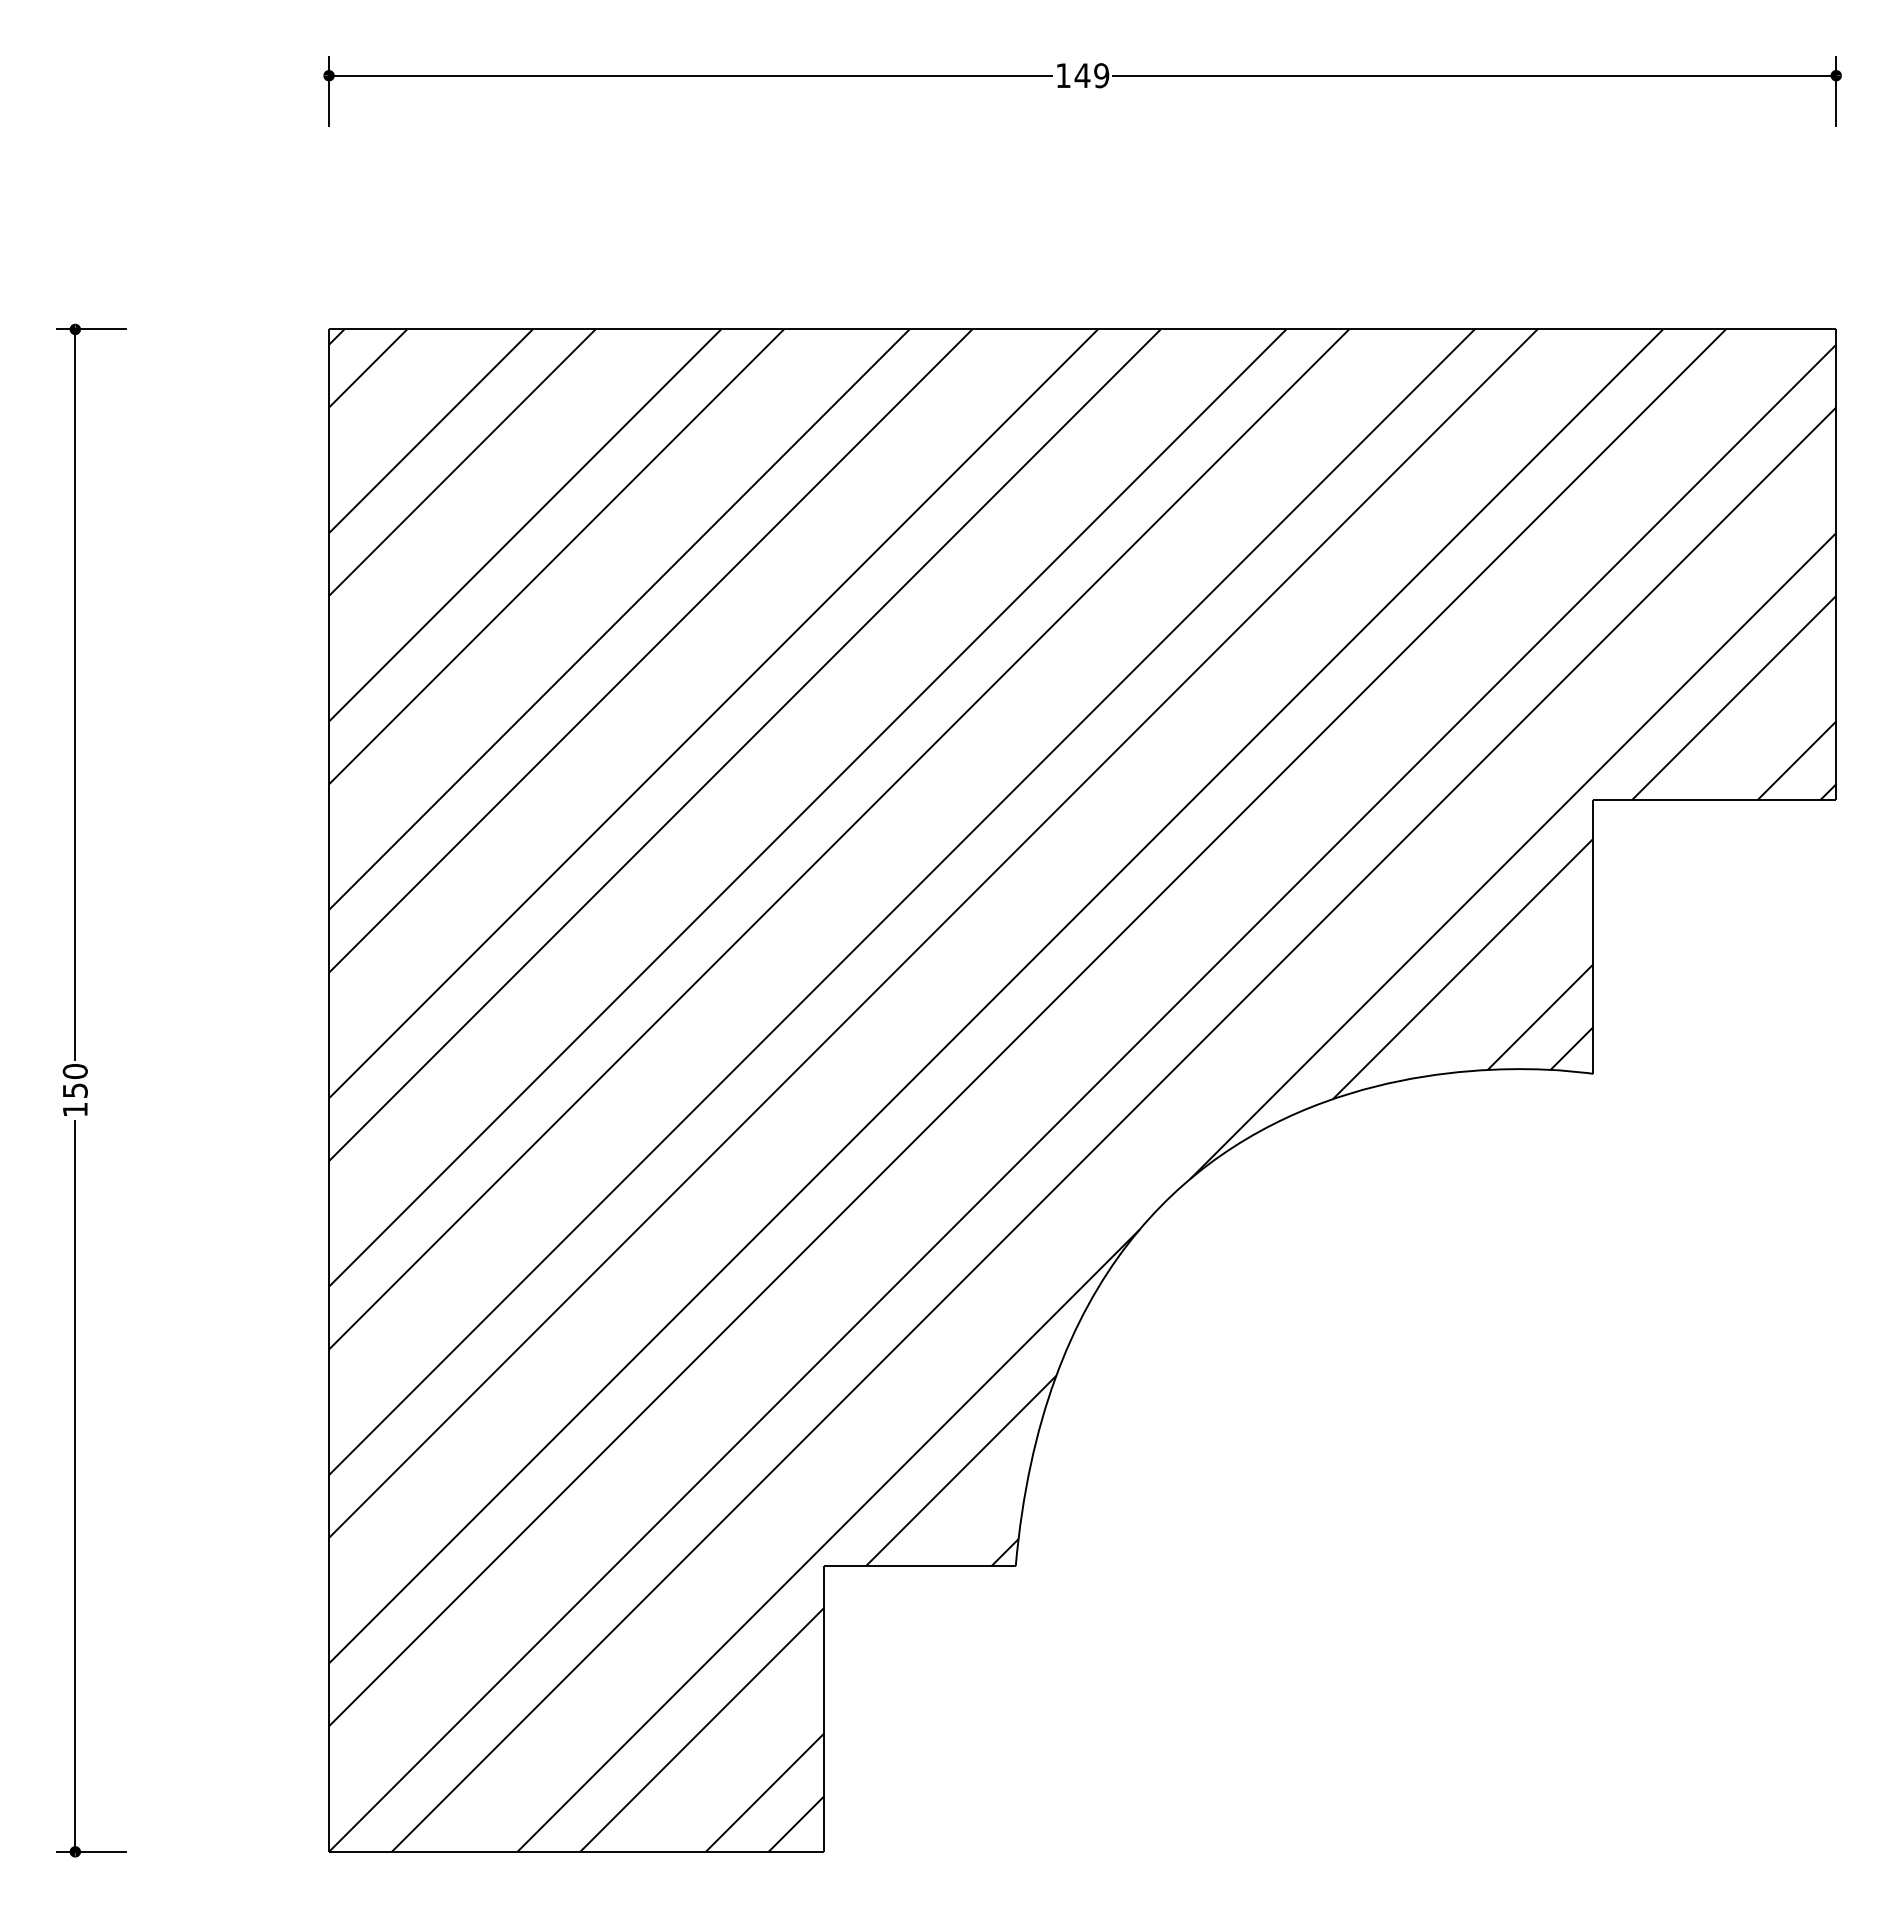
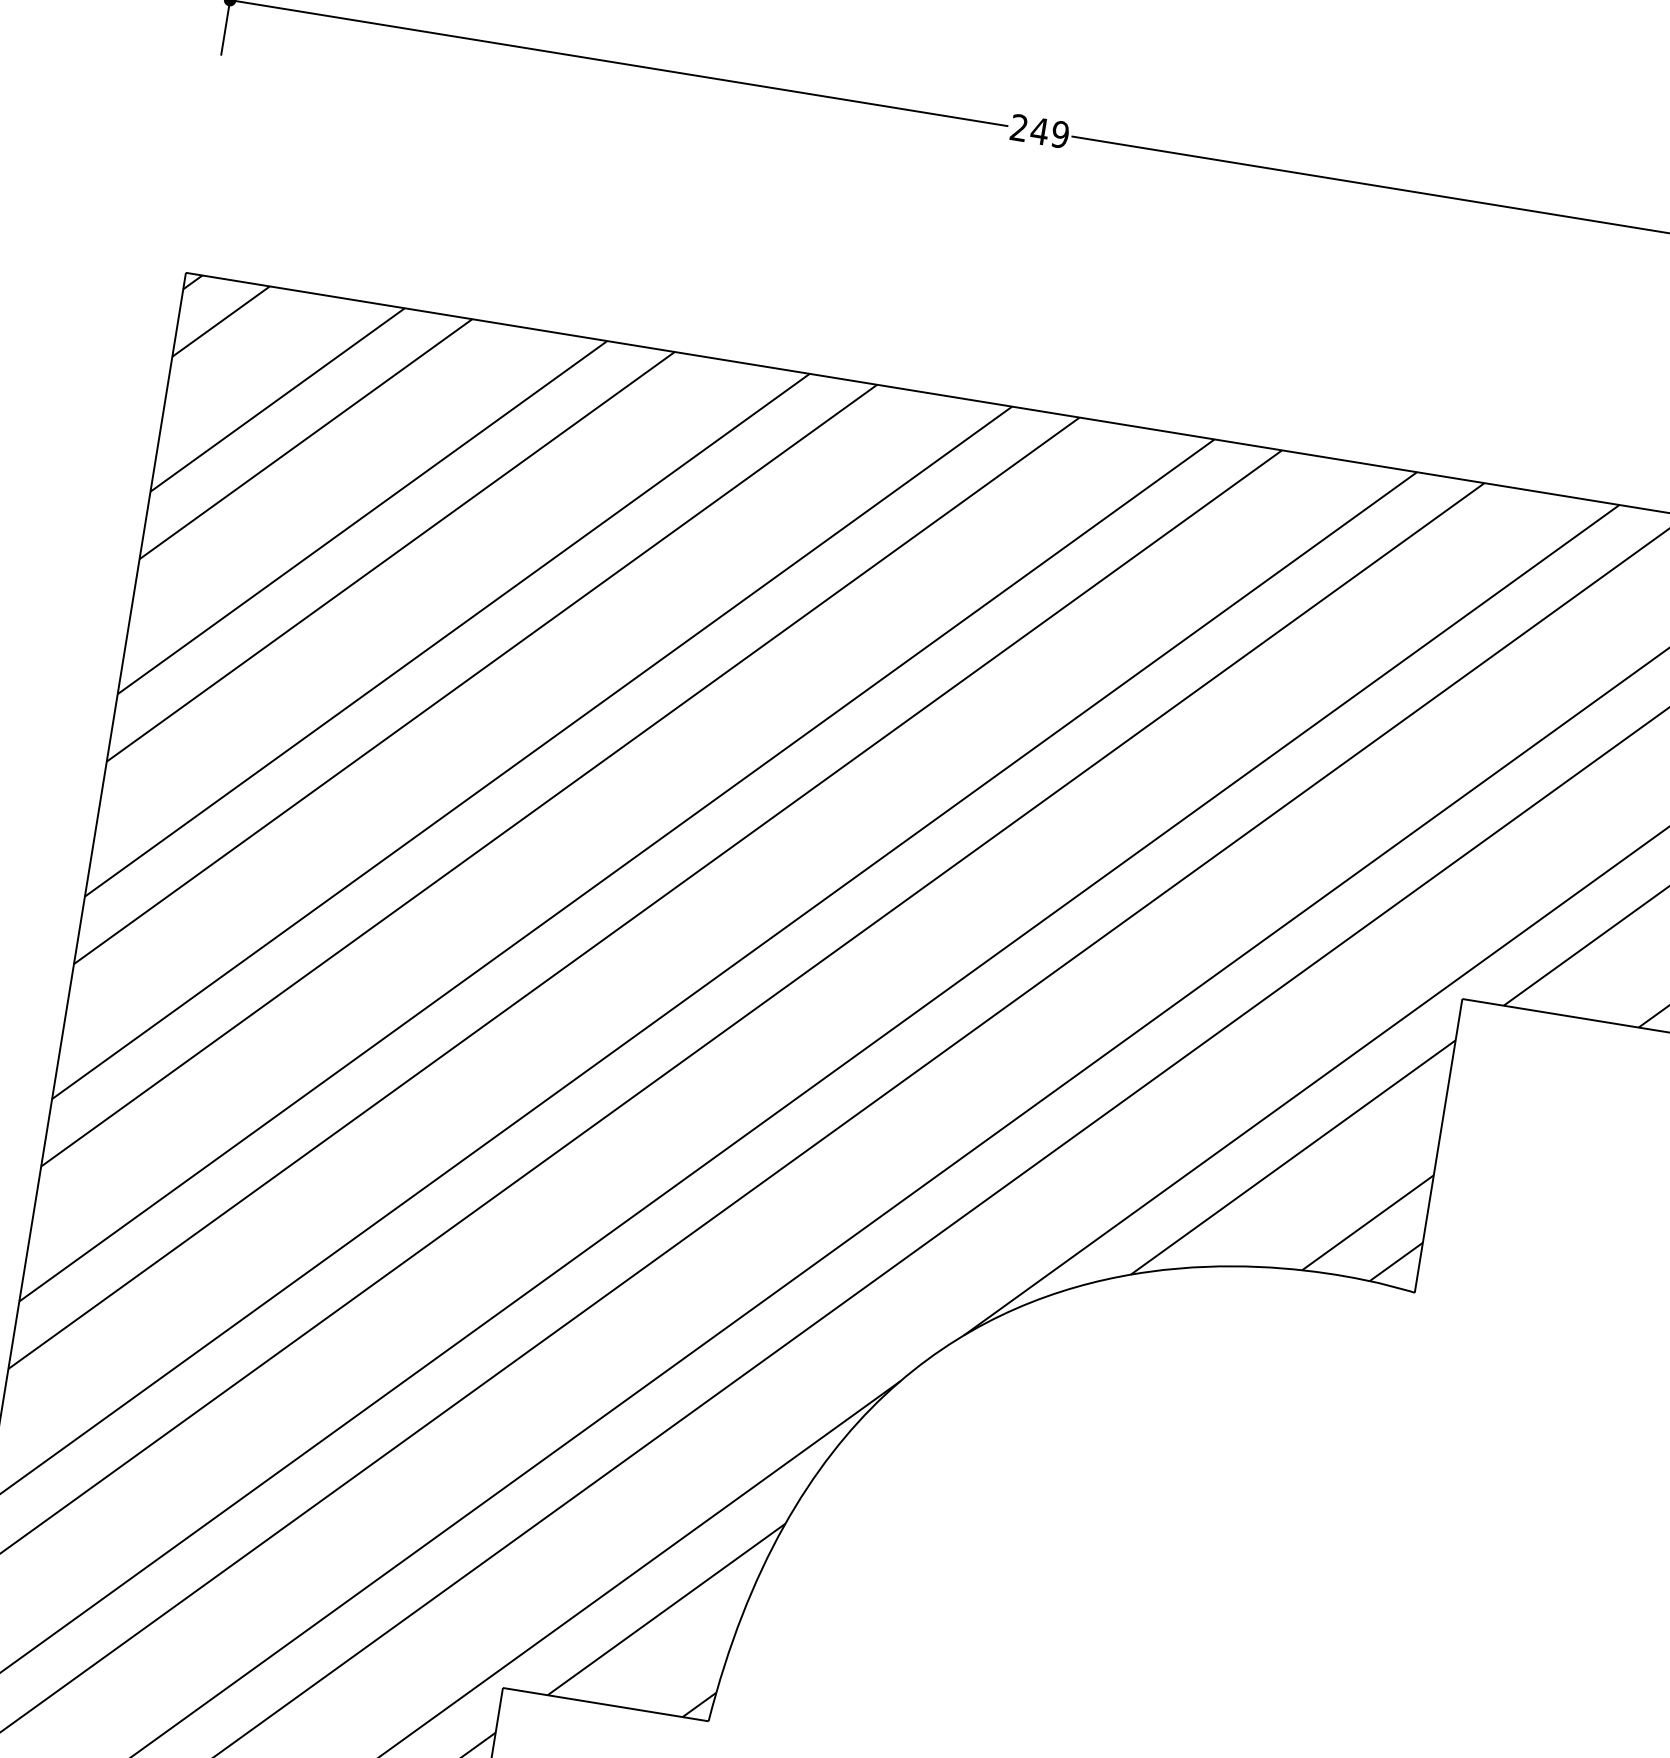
text: (1063, 75) -> (1019, 127), 149 -> 249

